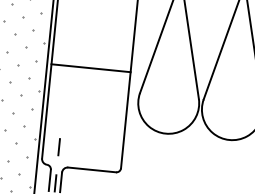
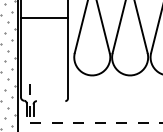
line: (91, 68) -> (44, 18), moved
line: (91, 170) -> (50, 101), removed

